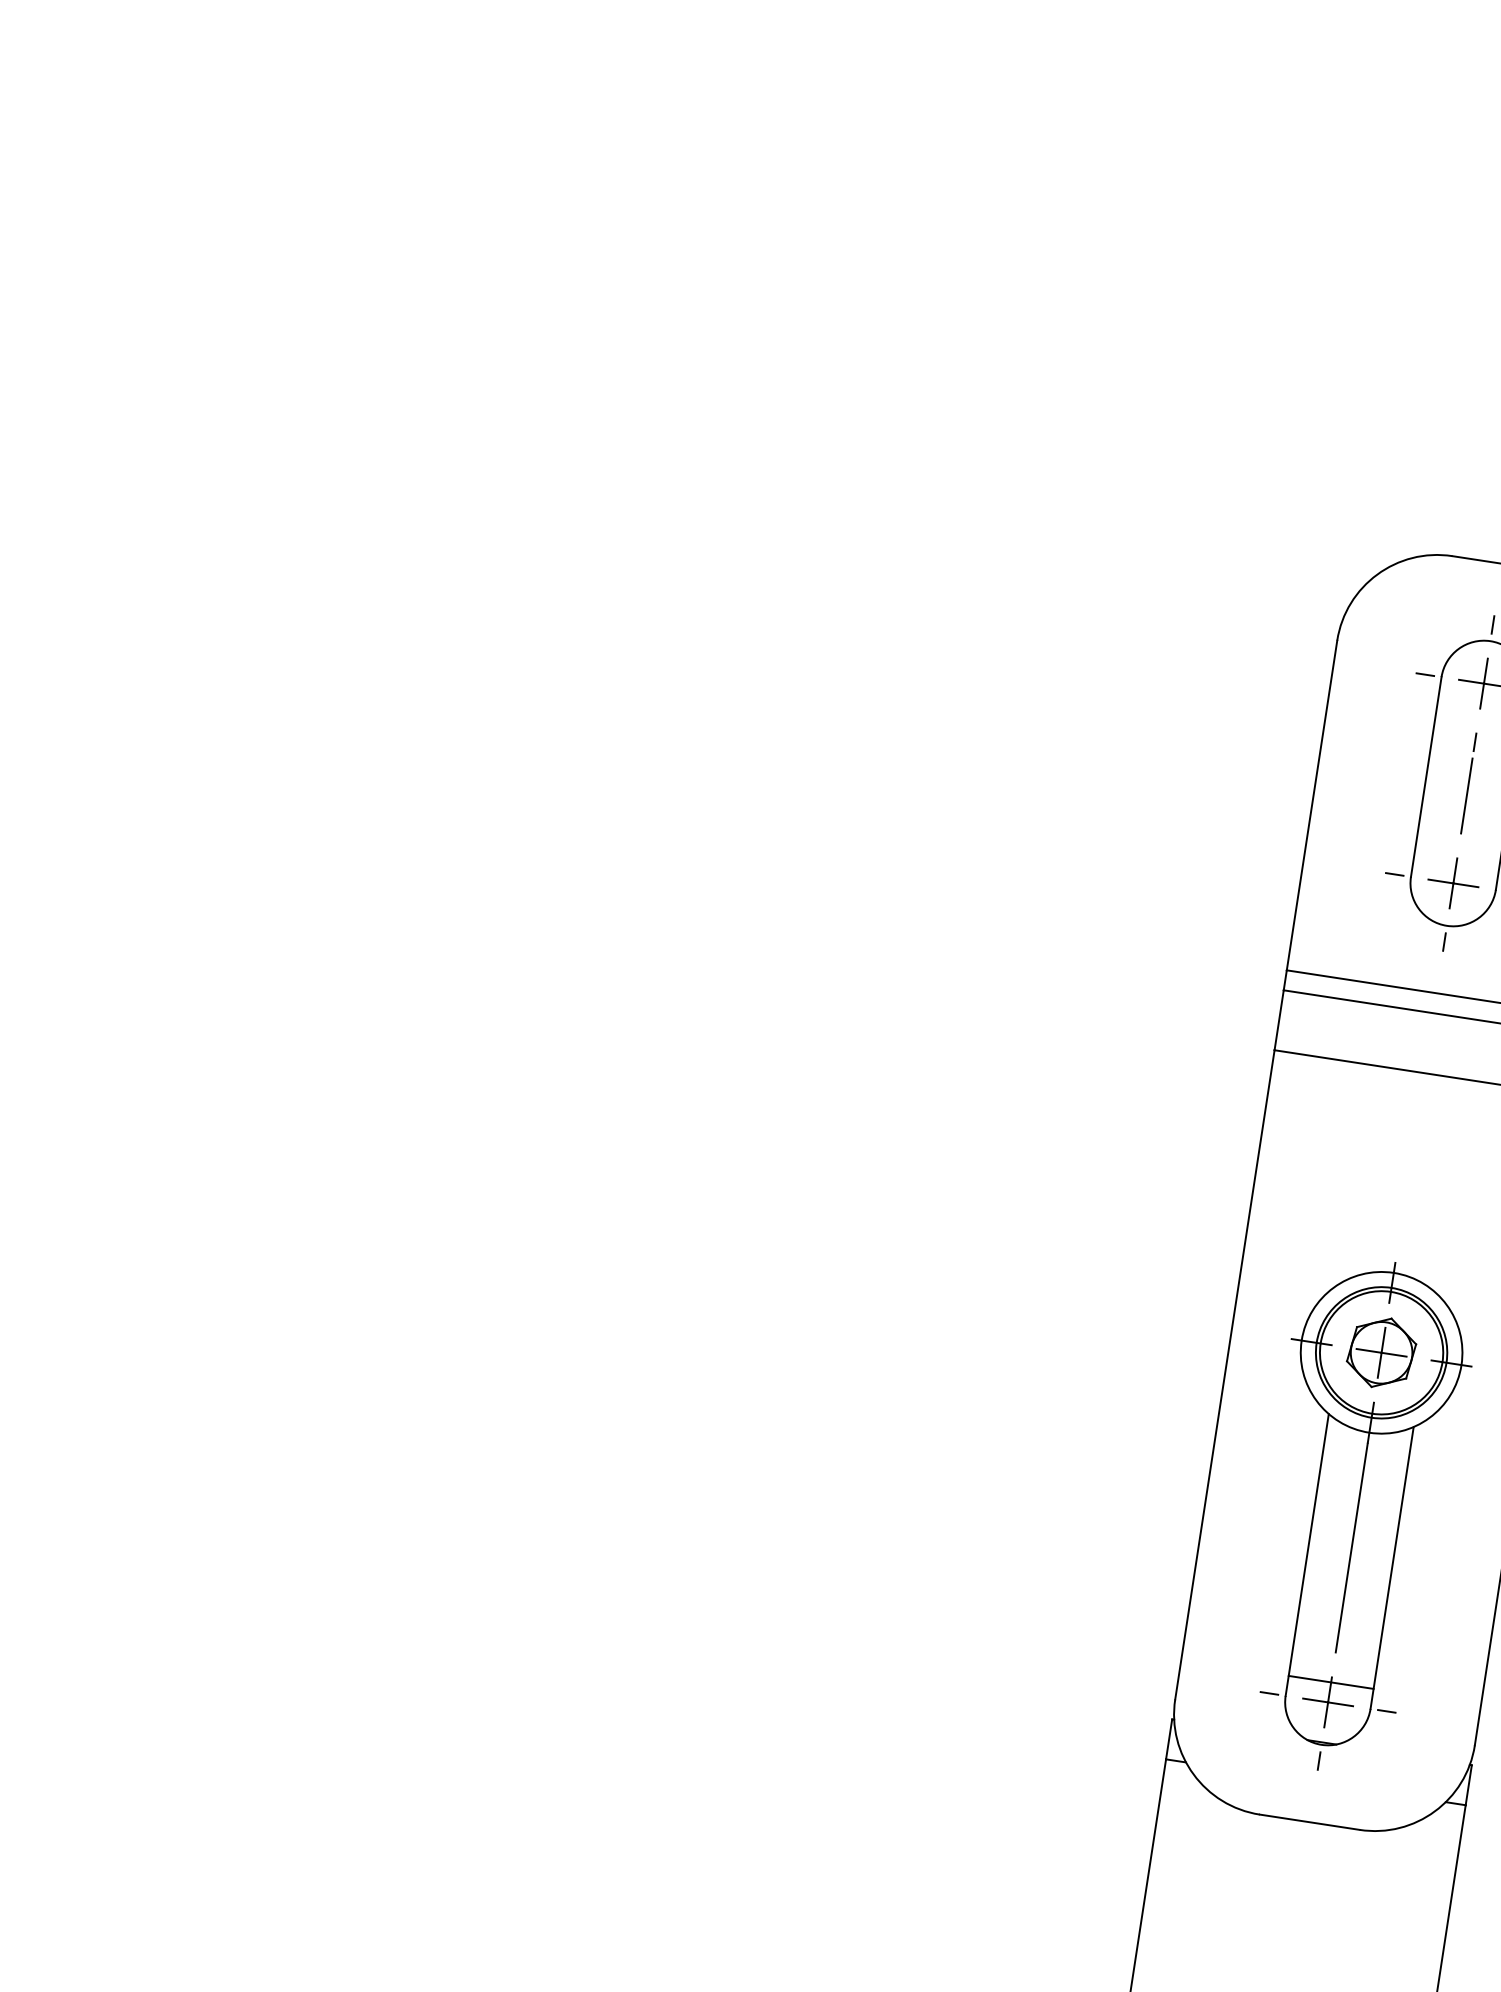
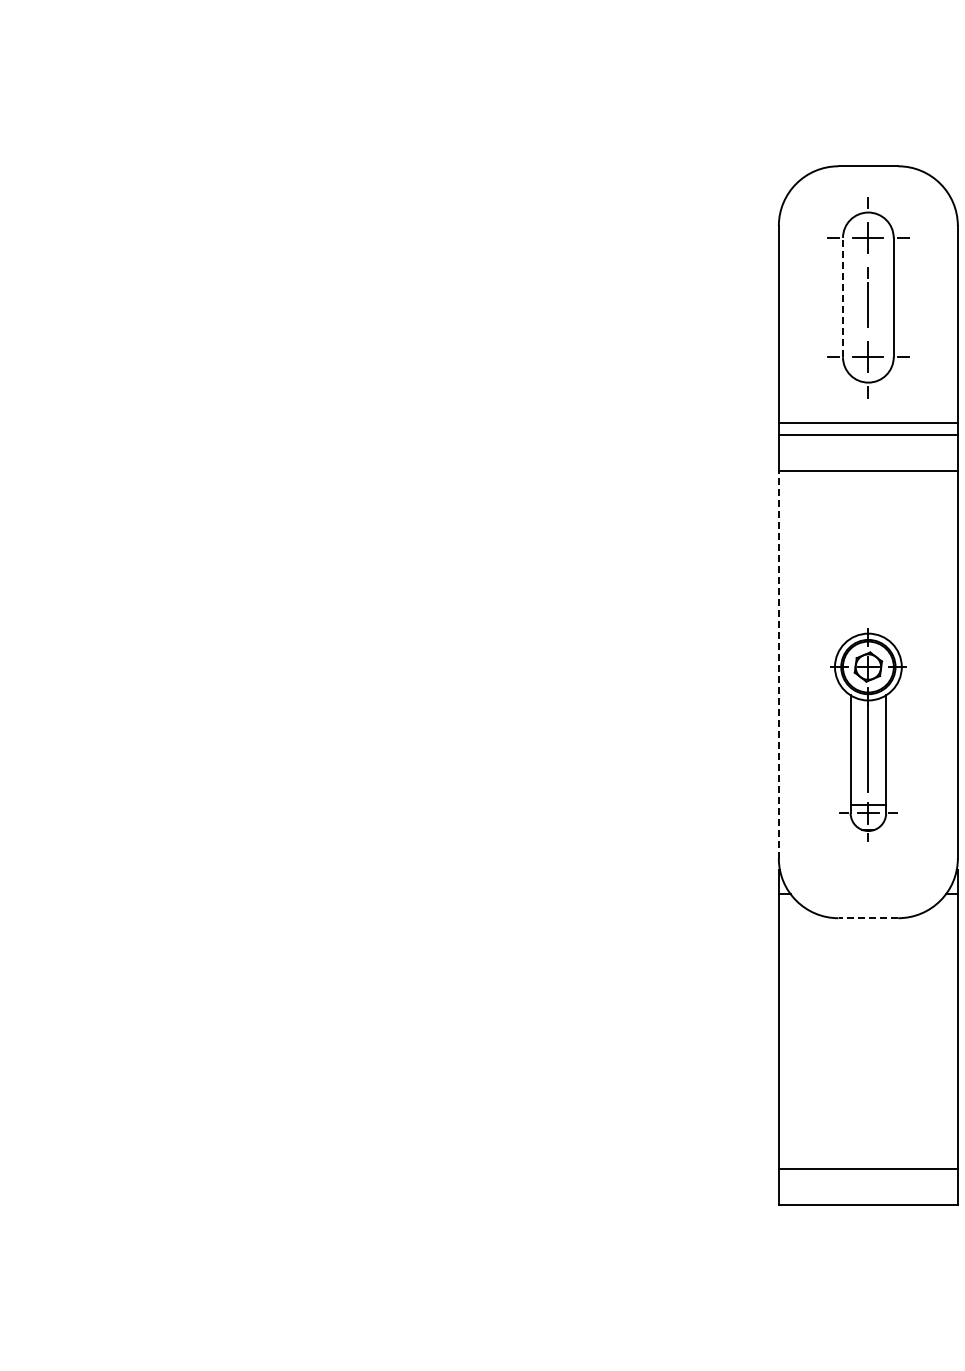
line: (1427, 777) -> (843, 297), solid -> dashed
line: (1224, 1374) -> (778, 664), solid -> dashed
part: (1356, 1516) -> (868, 735), size x0.7
line: (1309, 1822) -> (868, 918), solid -> dashed

